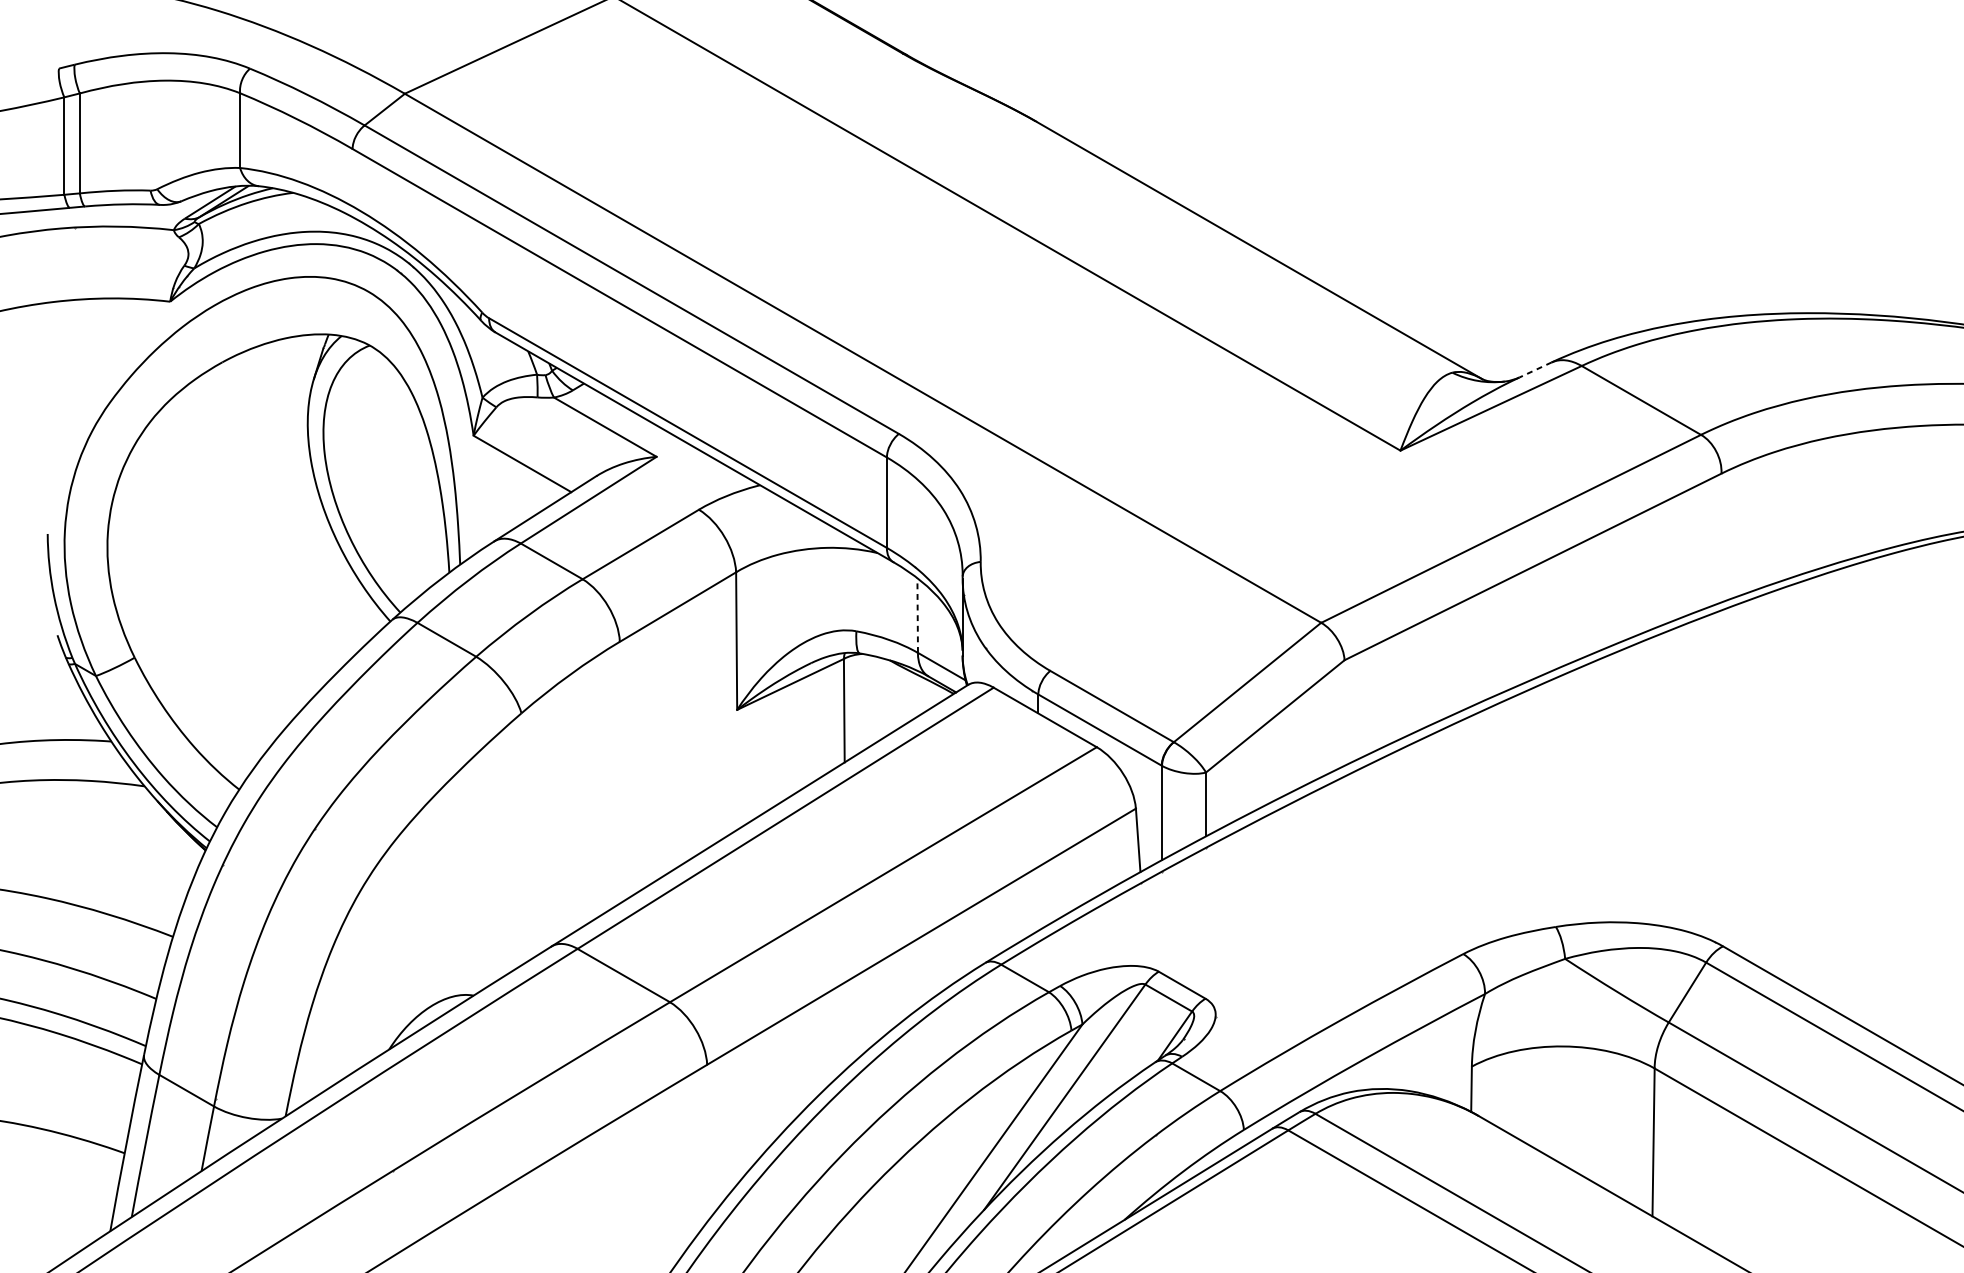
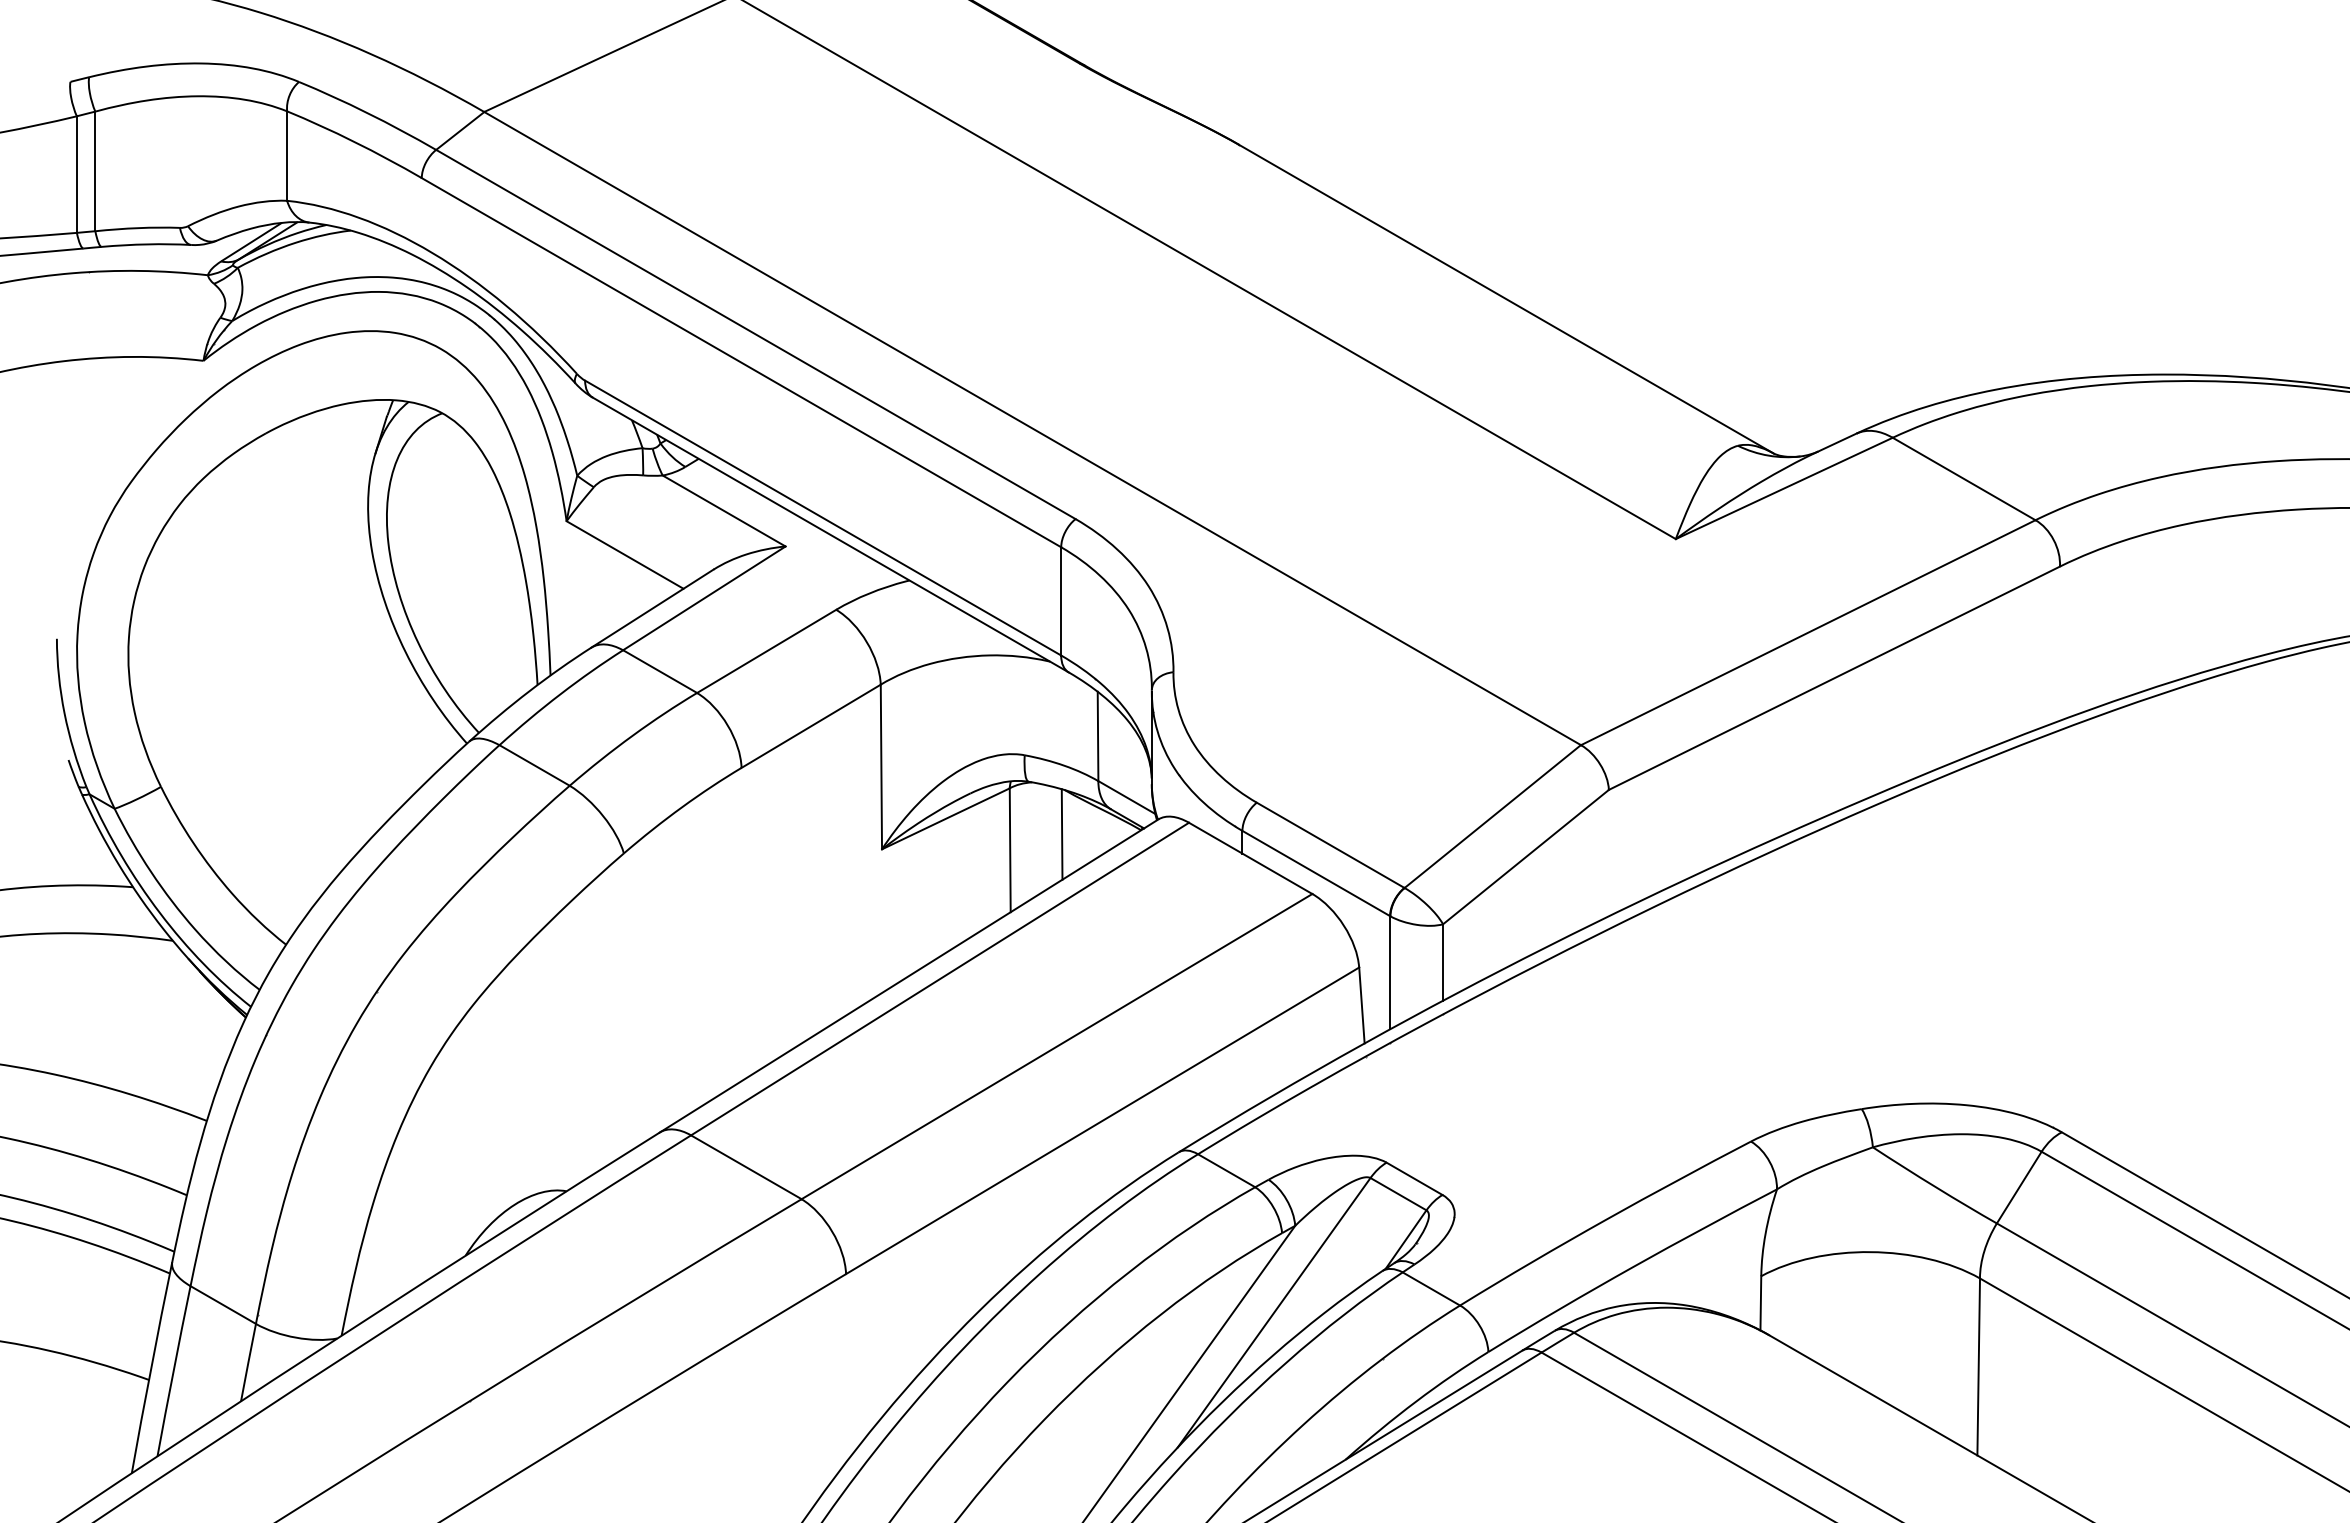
line: (1534, 369) -> (1836, 442), dashed -> solid
line: (918, 615) -> (1098, 736), dashed -> solid
line: (887, 697) -> (1061, 834), added

